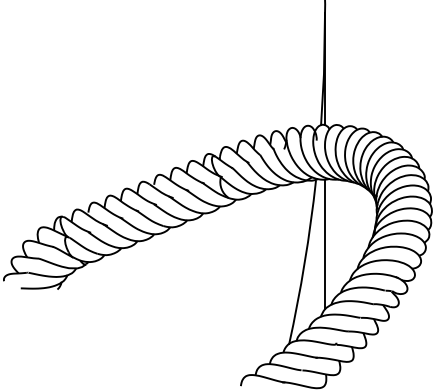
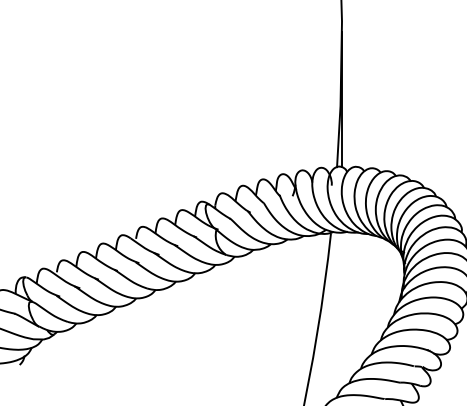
line: (325, 244) -> (342, 310), removed

